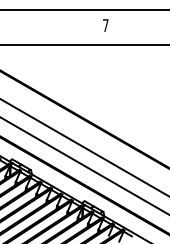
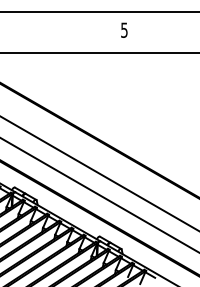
text: (105, 25) -> (124, 30), 7 -> 5

